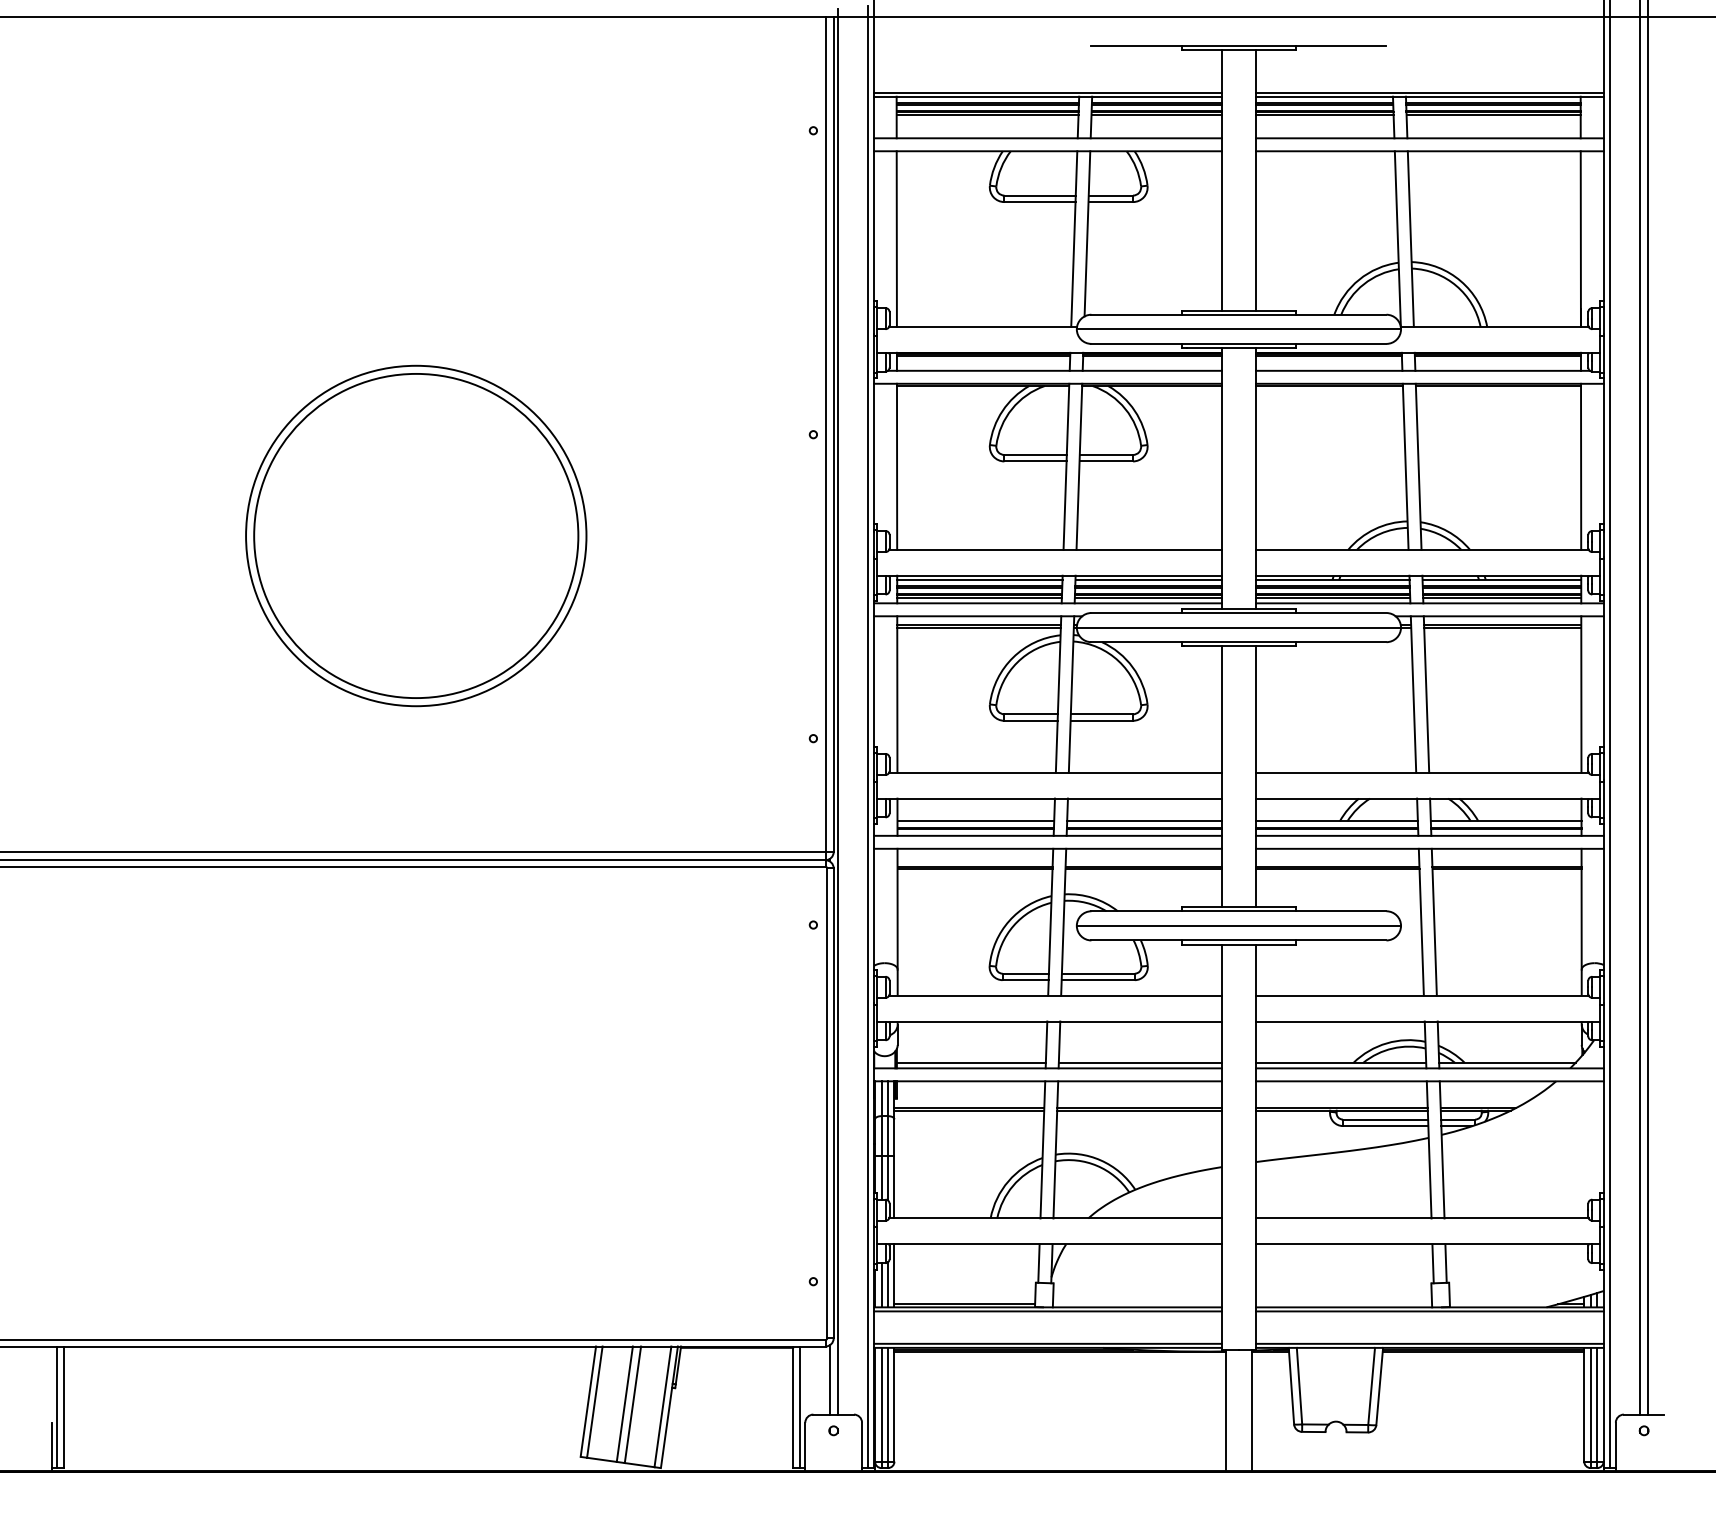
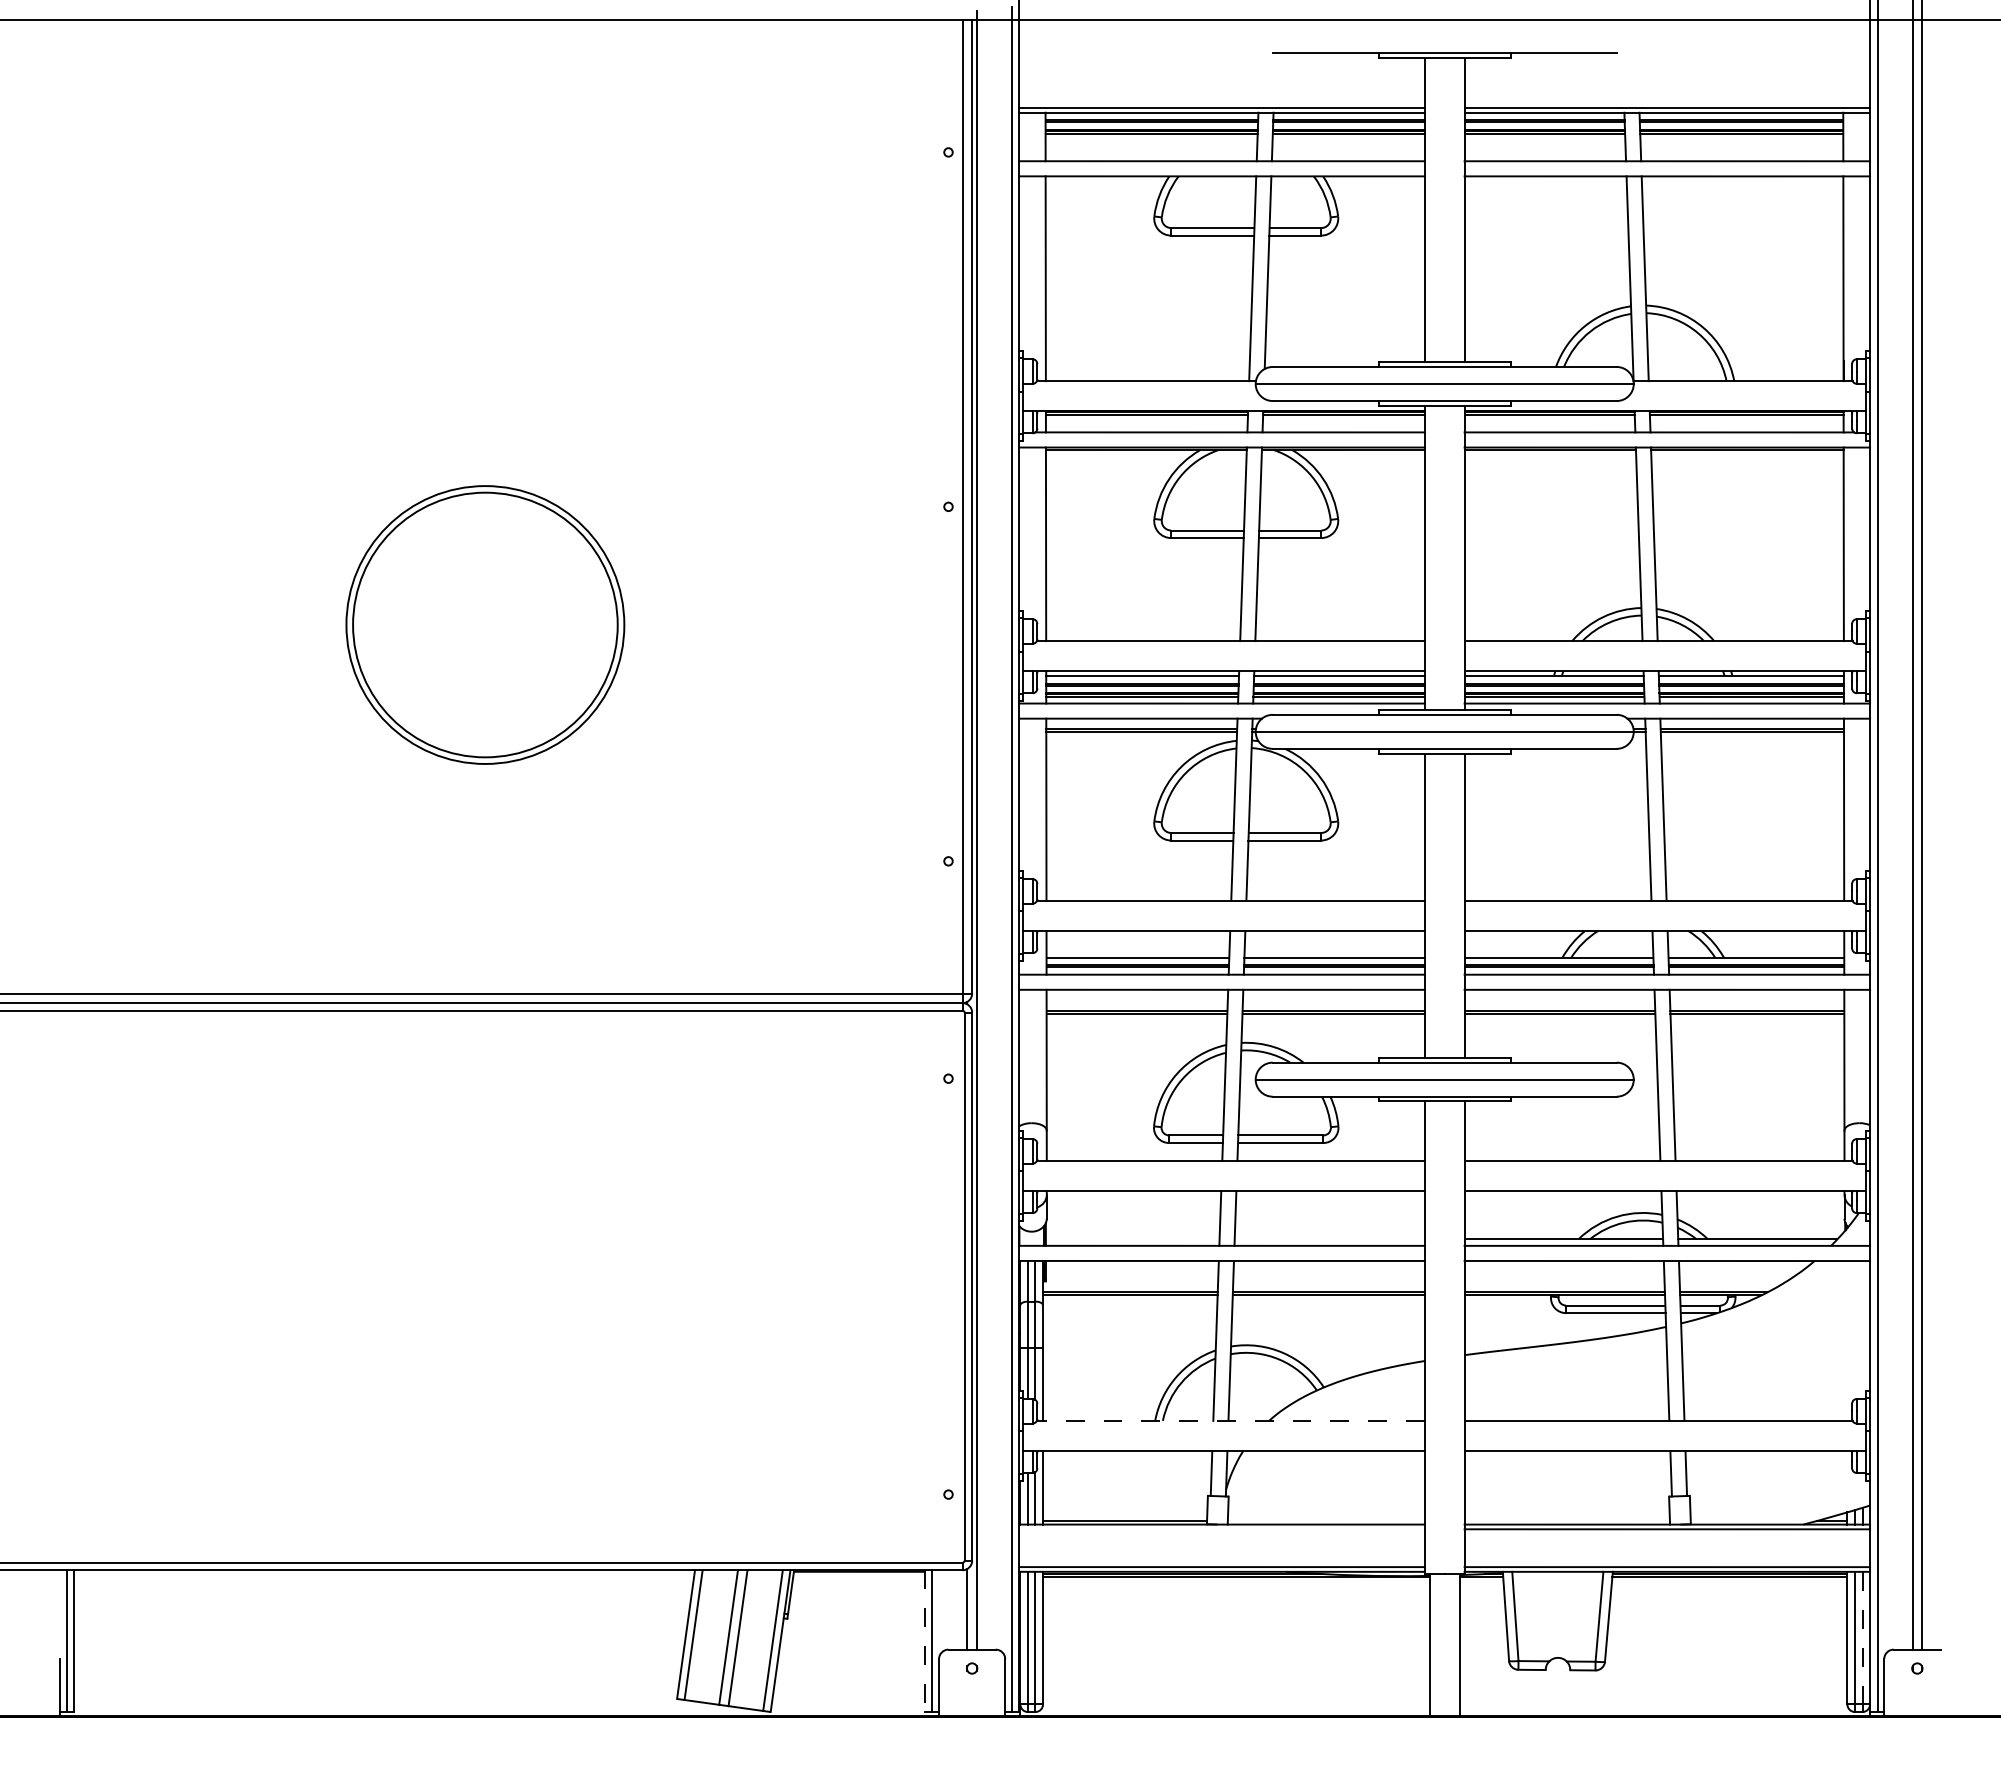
part: (416, 535) -> (485, 624), size x0.7
line: (971, 1062) -> (1132, 1239), removed
line: (1140, 1062) -> (1329, 1239), removed
line: (1055, 1218) -> (1230, 1420), solid -> dashed
line: (1047, 1311) -> (1221, 1529), removed
line: (1597, 1404) -> (1862, 1637), solid -> dashed
line: (792, 1407) -> (924, 1641), solid -> dashed

